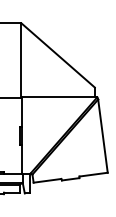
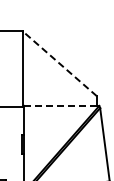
line: (58, 55) -> (60, 64), solid -> dashed
line: (59, 97) -> (61, 106), solid -> dashed

